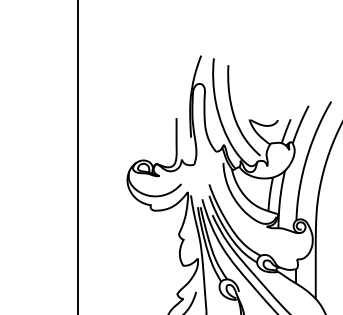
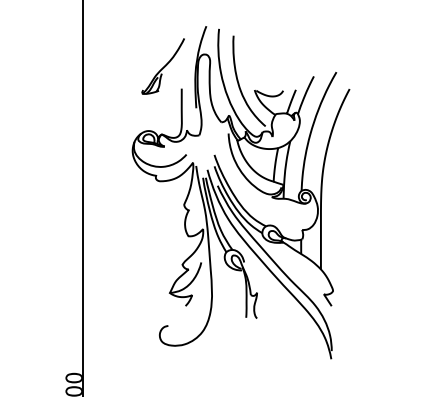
part: (157, 95) -> (162, 66), added

